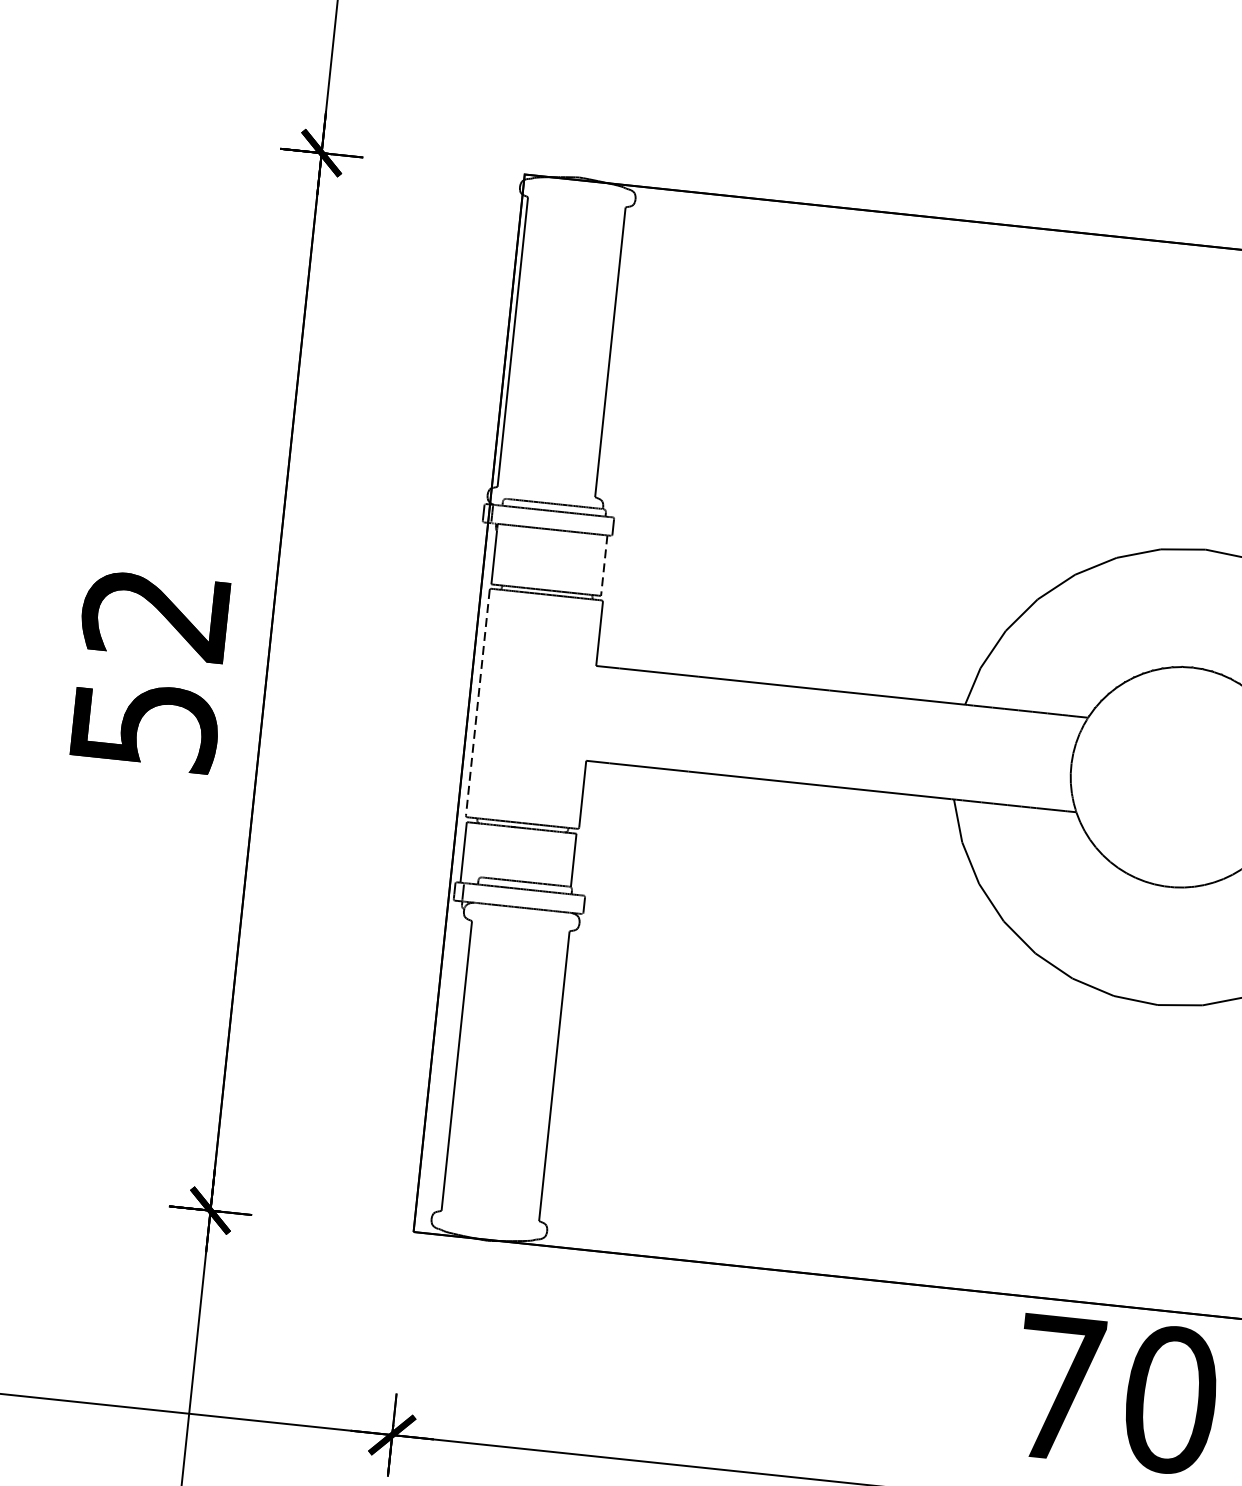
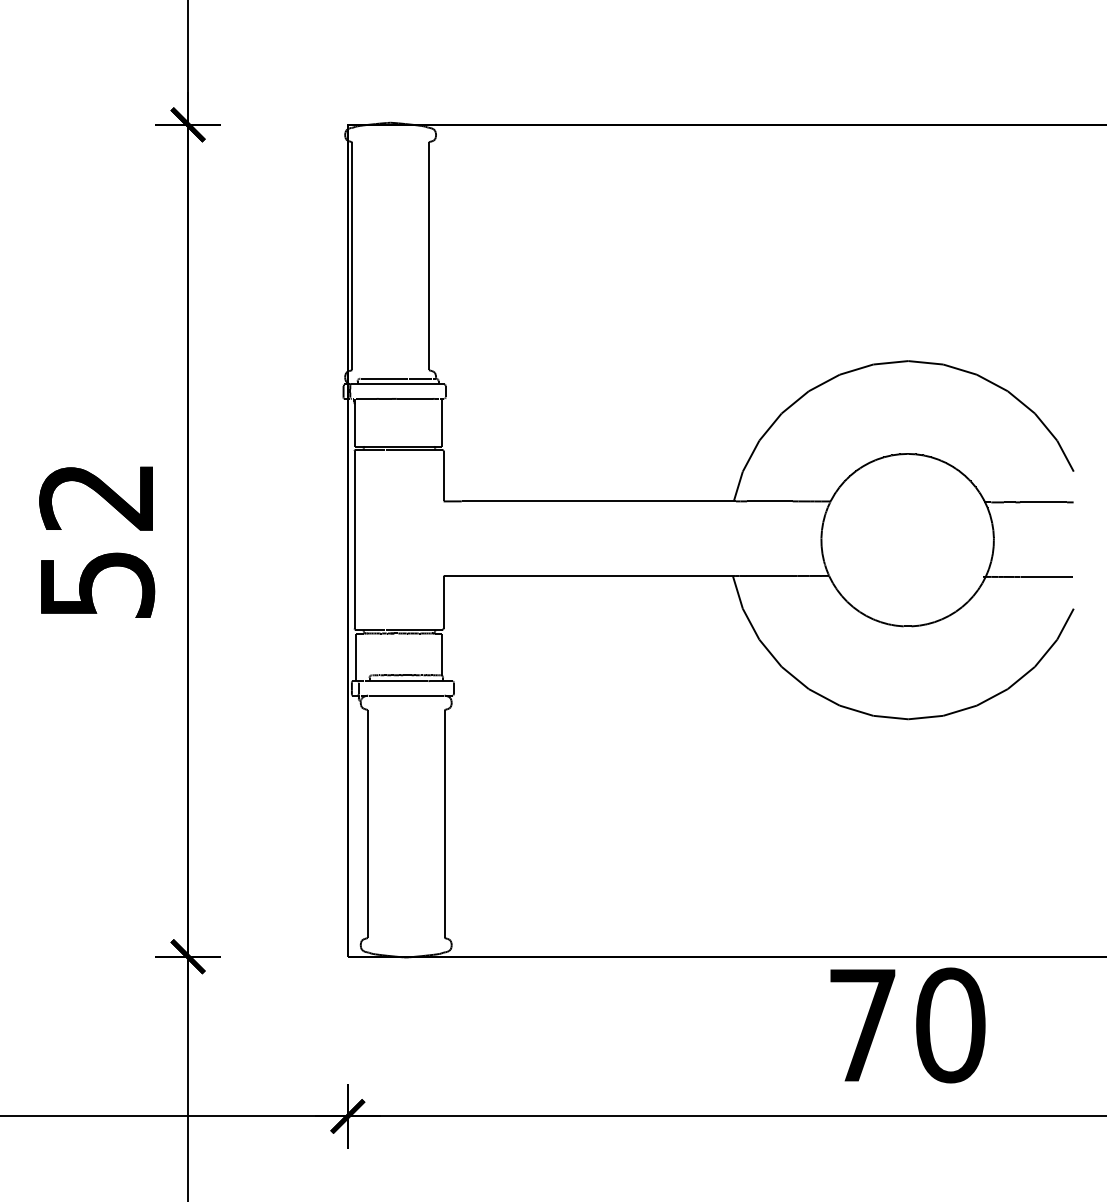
line: (604, 565) -> (441, 422), dashed -> solid
line: (477, 702) -> (354, 539), dashed -> solid

